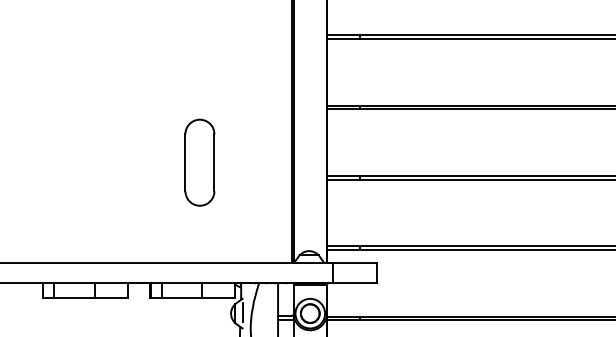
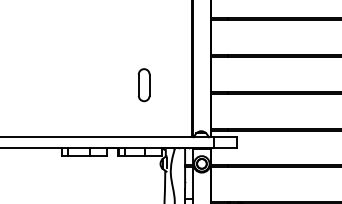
part: (198, 163) -> (143, 85), size x0.71

